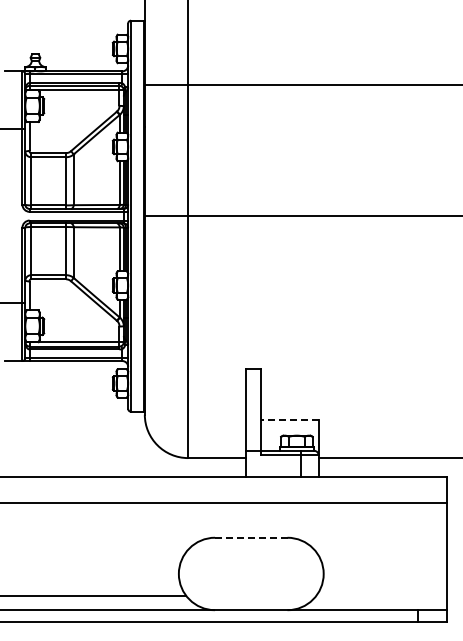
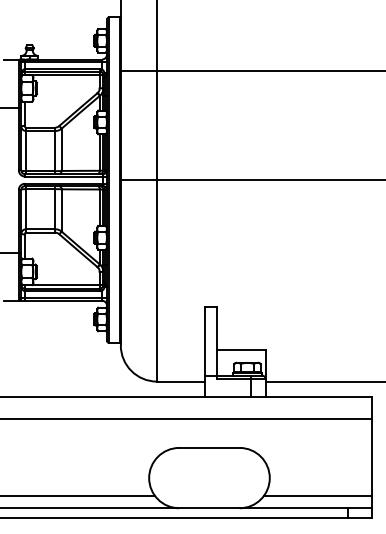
line: (289, 419) -> (241, 349), dashed -> solid
line: (250, 537) -> (208, 447), dashed -> solid
line: (381, 595) -> (317, 496), added

